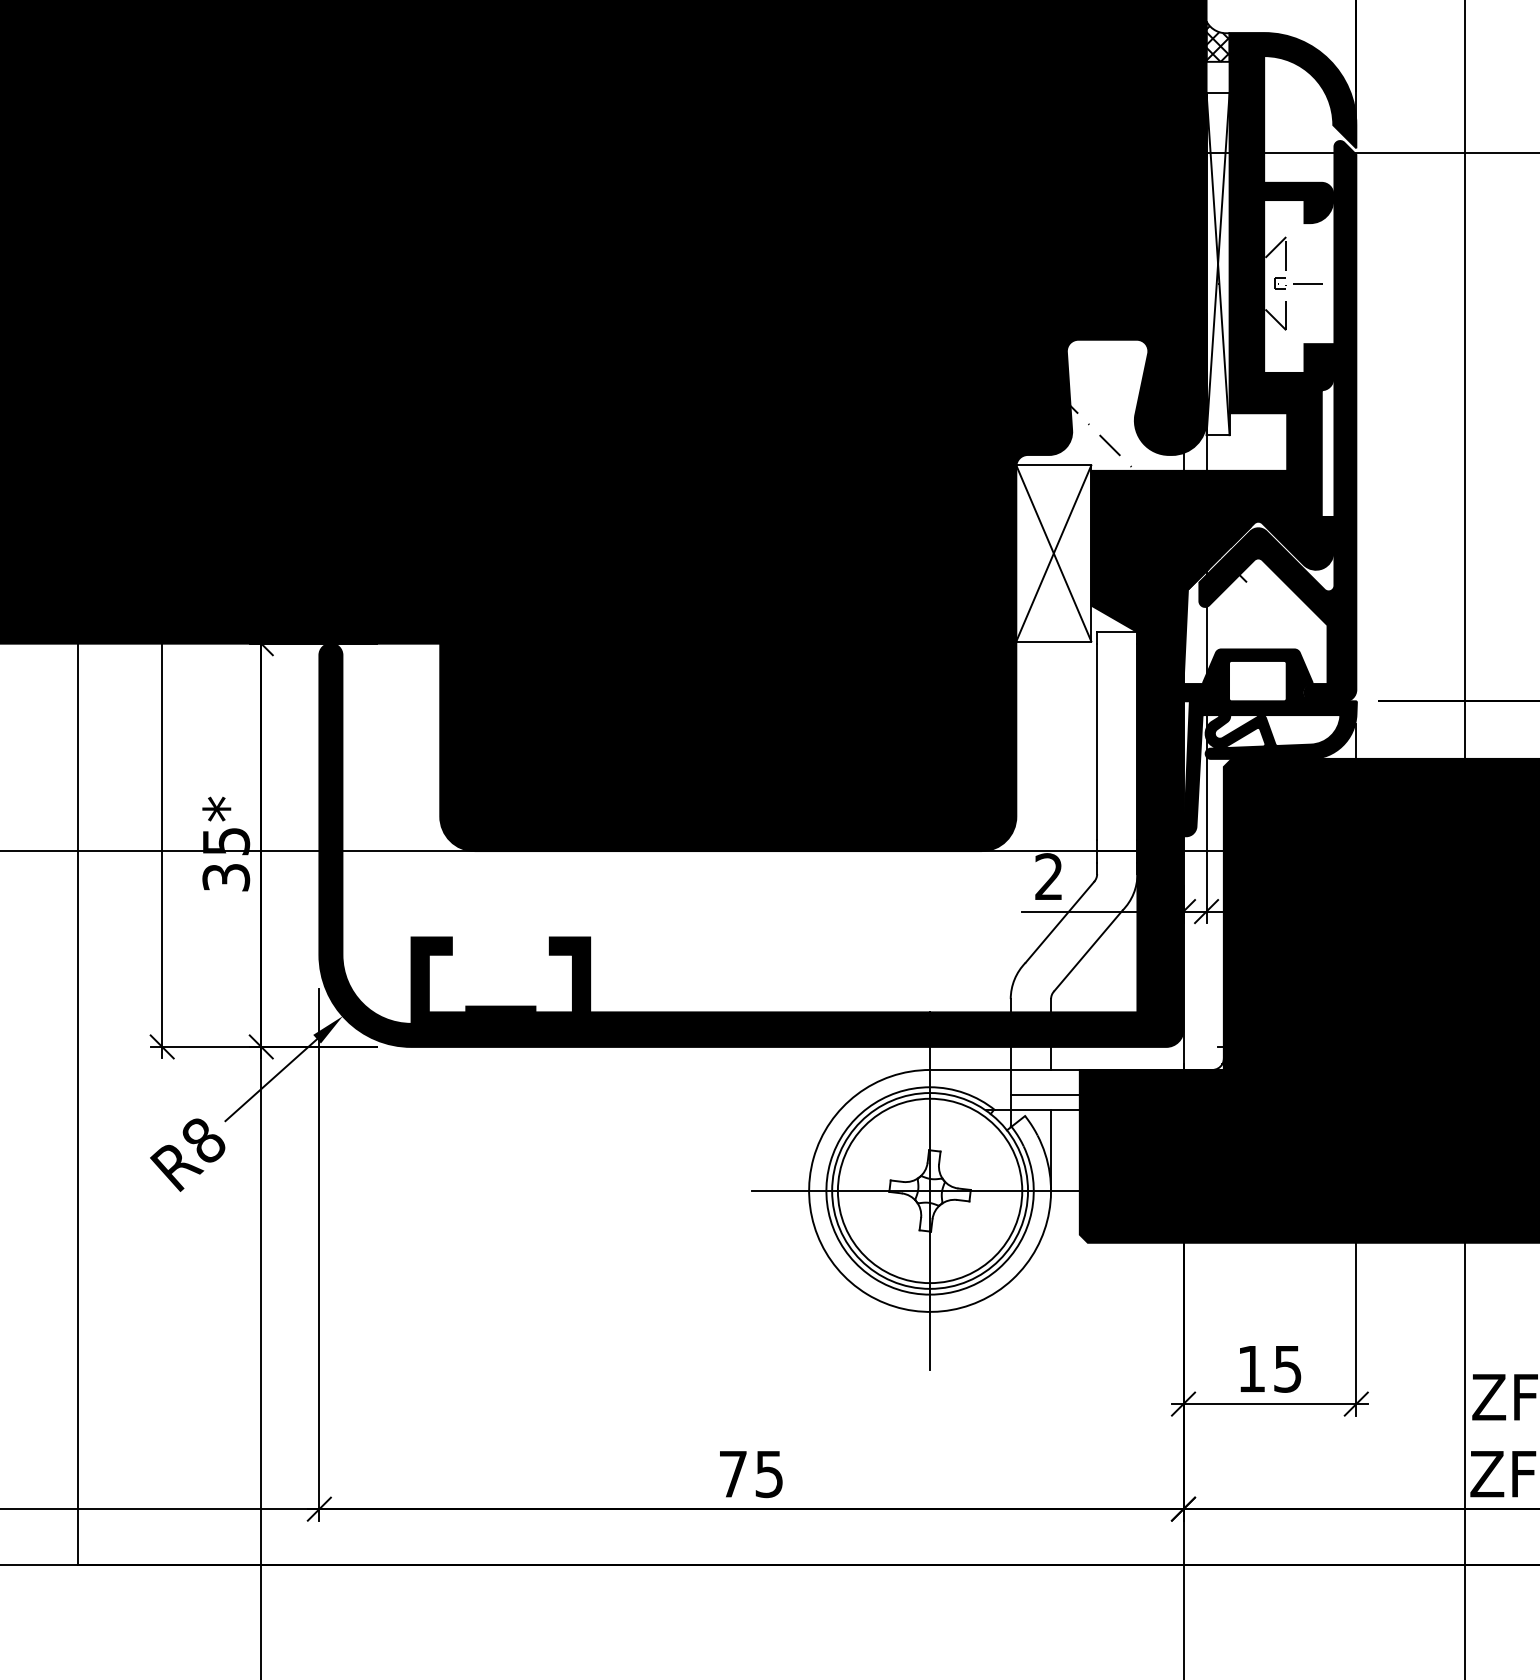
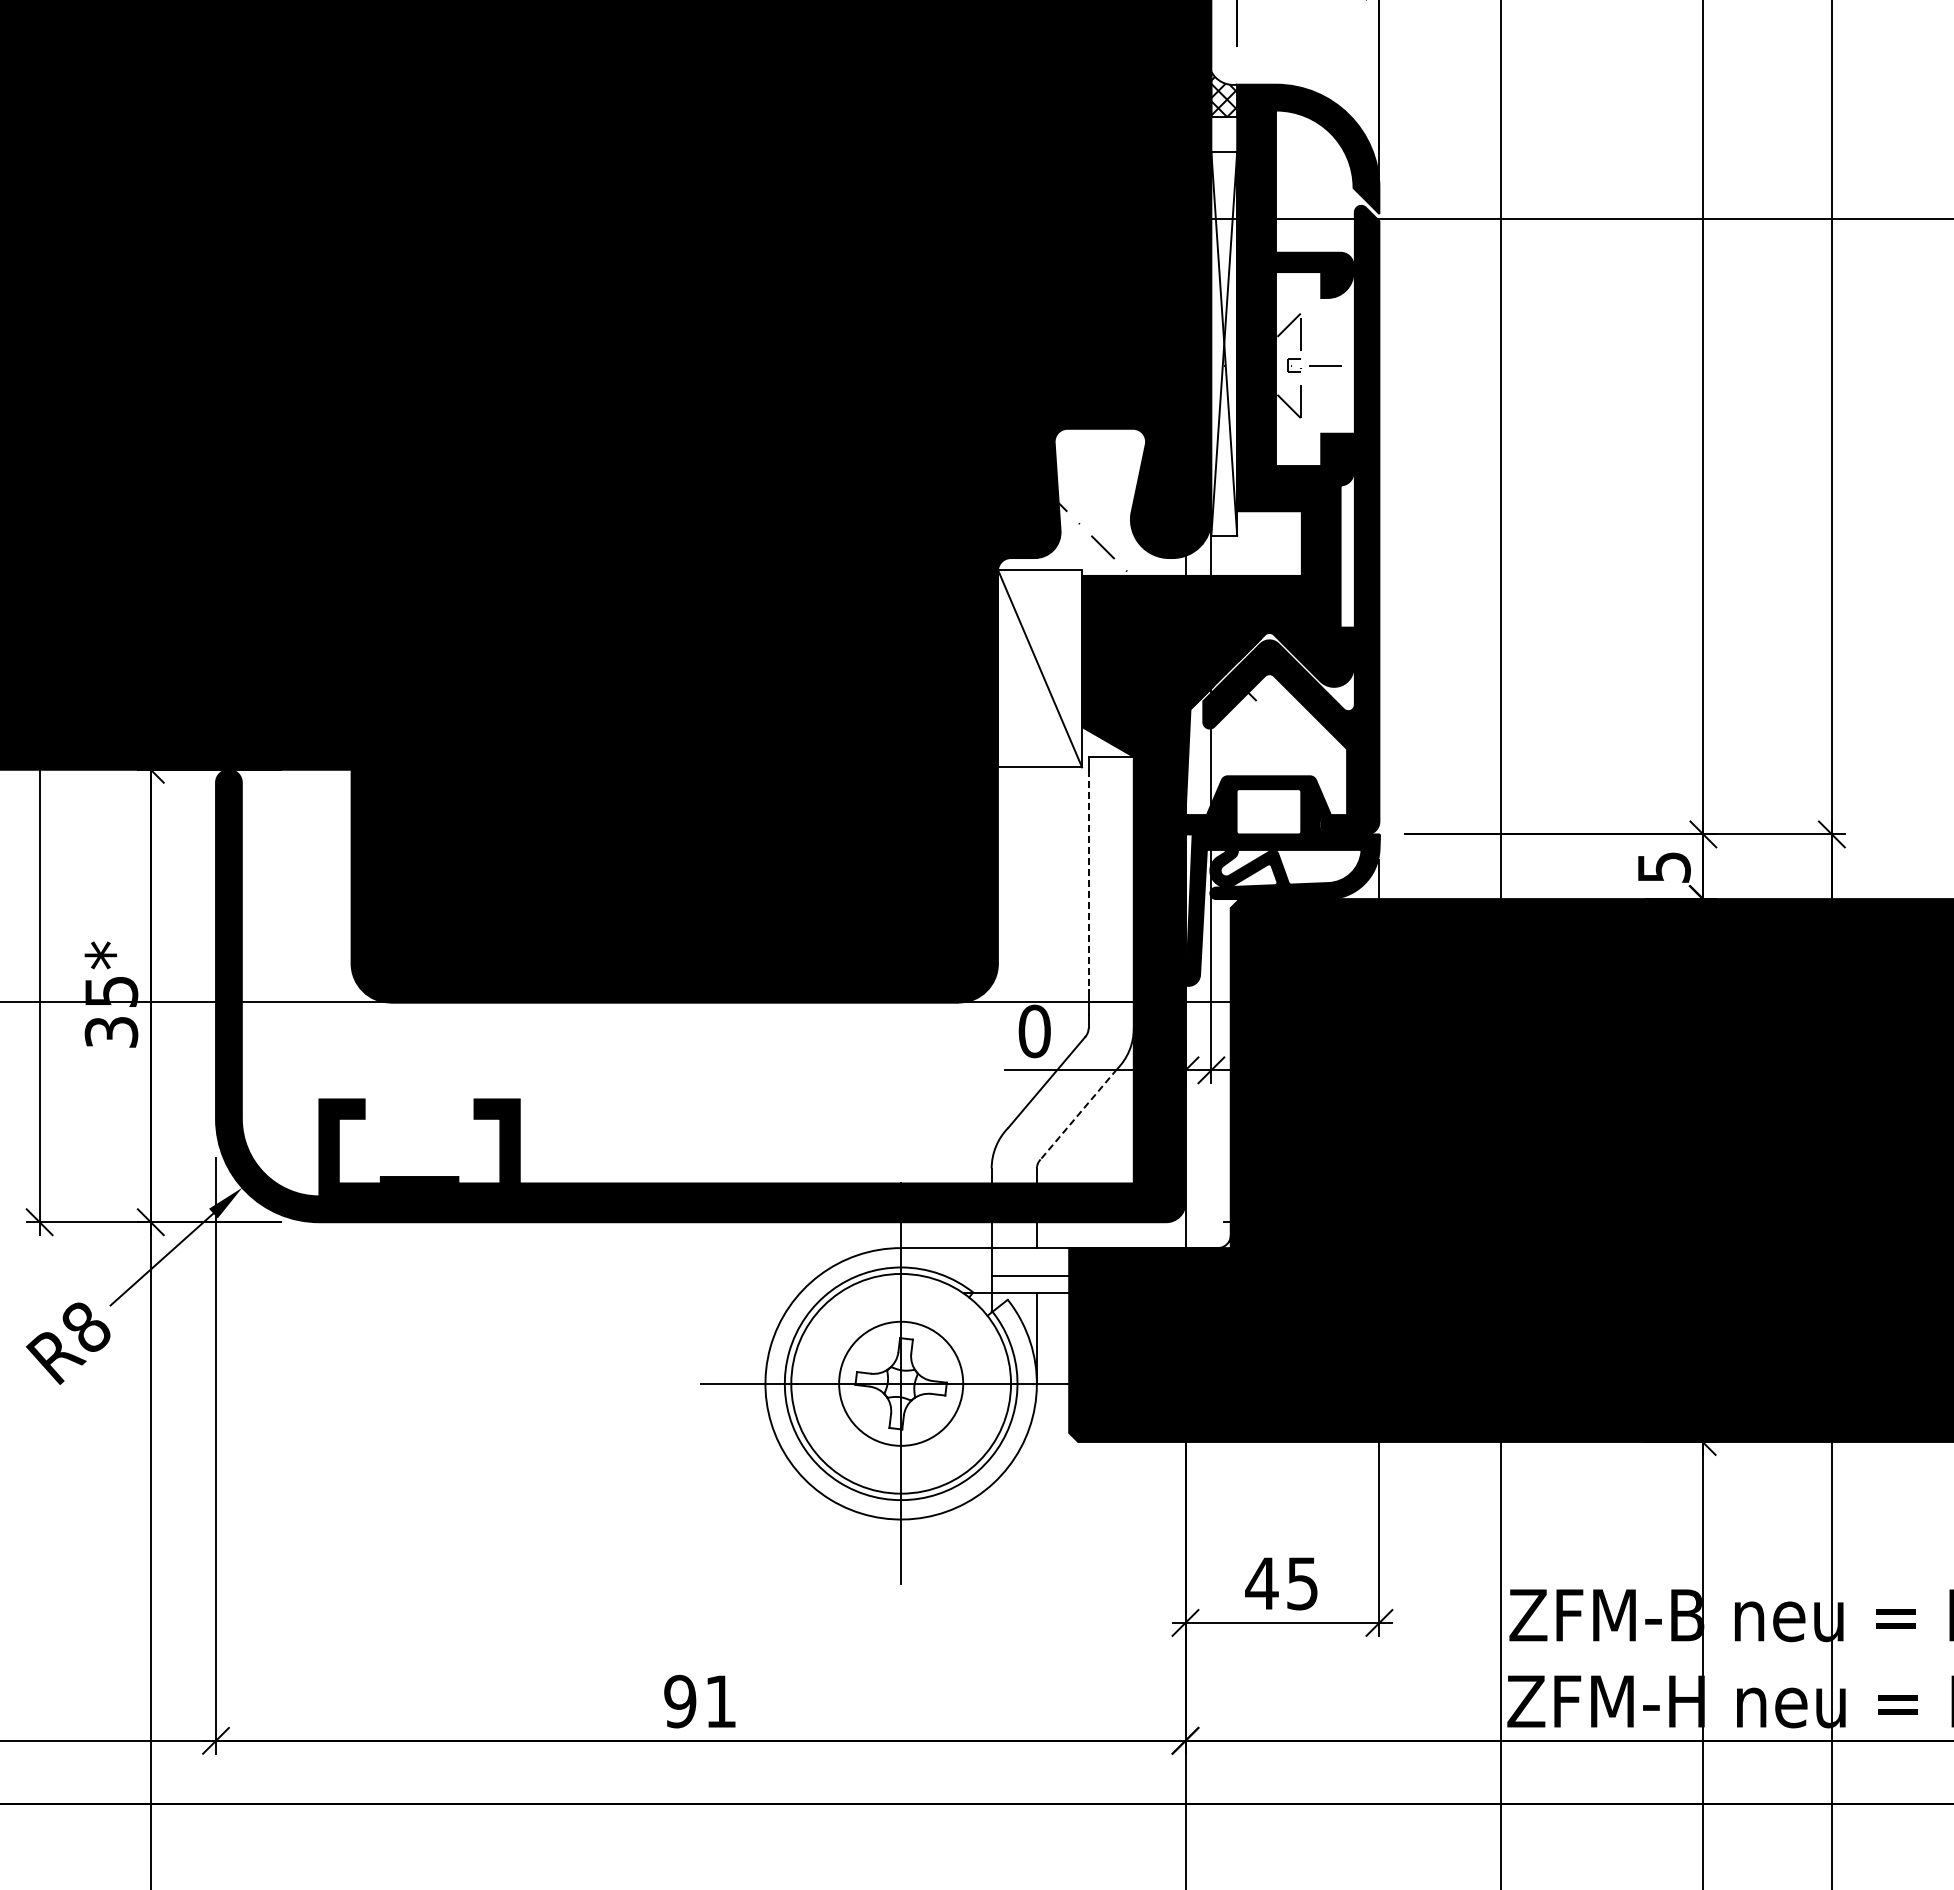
line: (1053, 553) -> (1039, 668), removed
line: (1097, 741) -> (1088, 879), solid -> dashed
text: (1048, 876) -> (1034, 1031), 2 -> 0
line: (1088, 950) -> (1078, 1114), solid -> dashed
circle: (929, 1190) -> (900, 1383), size x0.6
text: (1251, 1368) -> (1261, 1583), 15 -> 45
text: (750, 1474) -> (699, 1701), 75 -> 91

